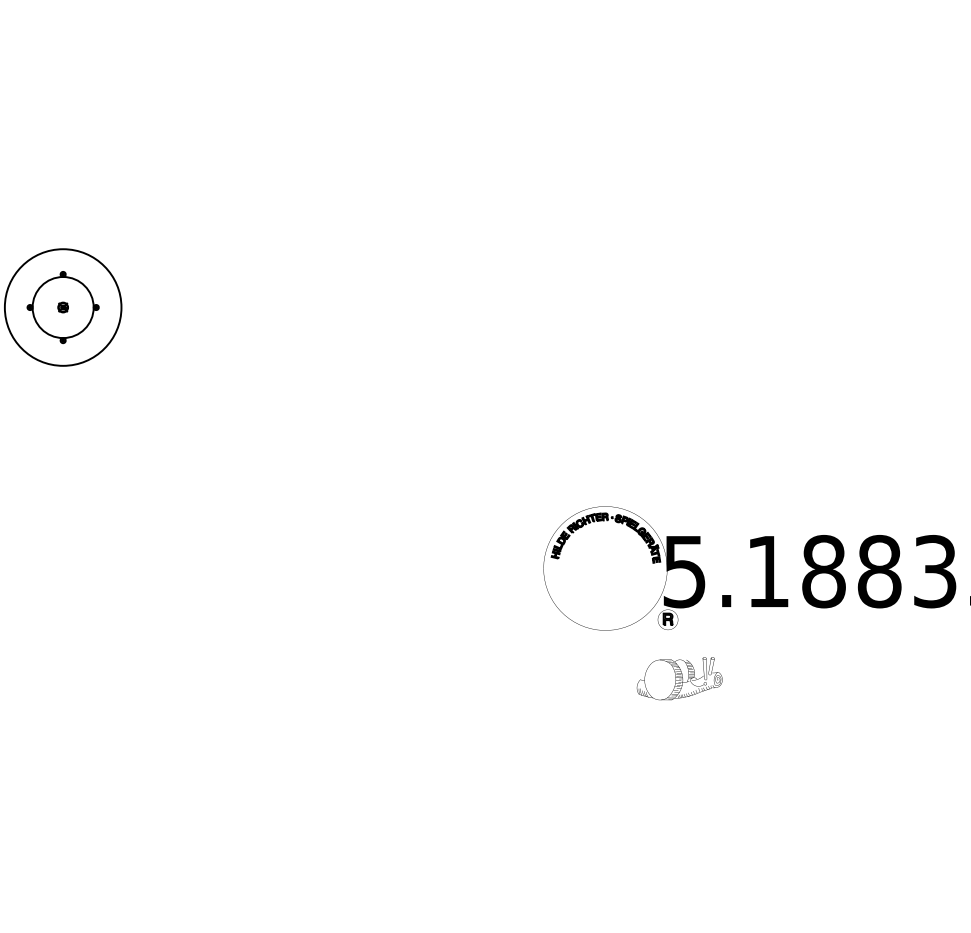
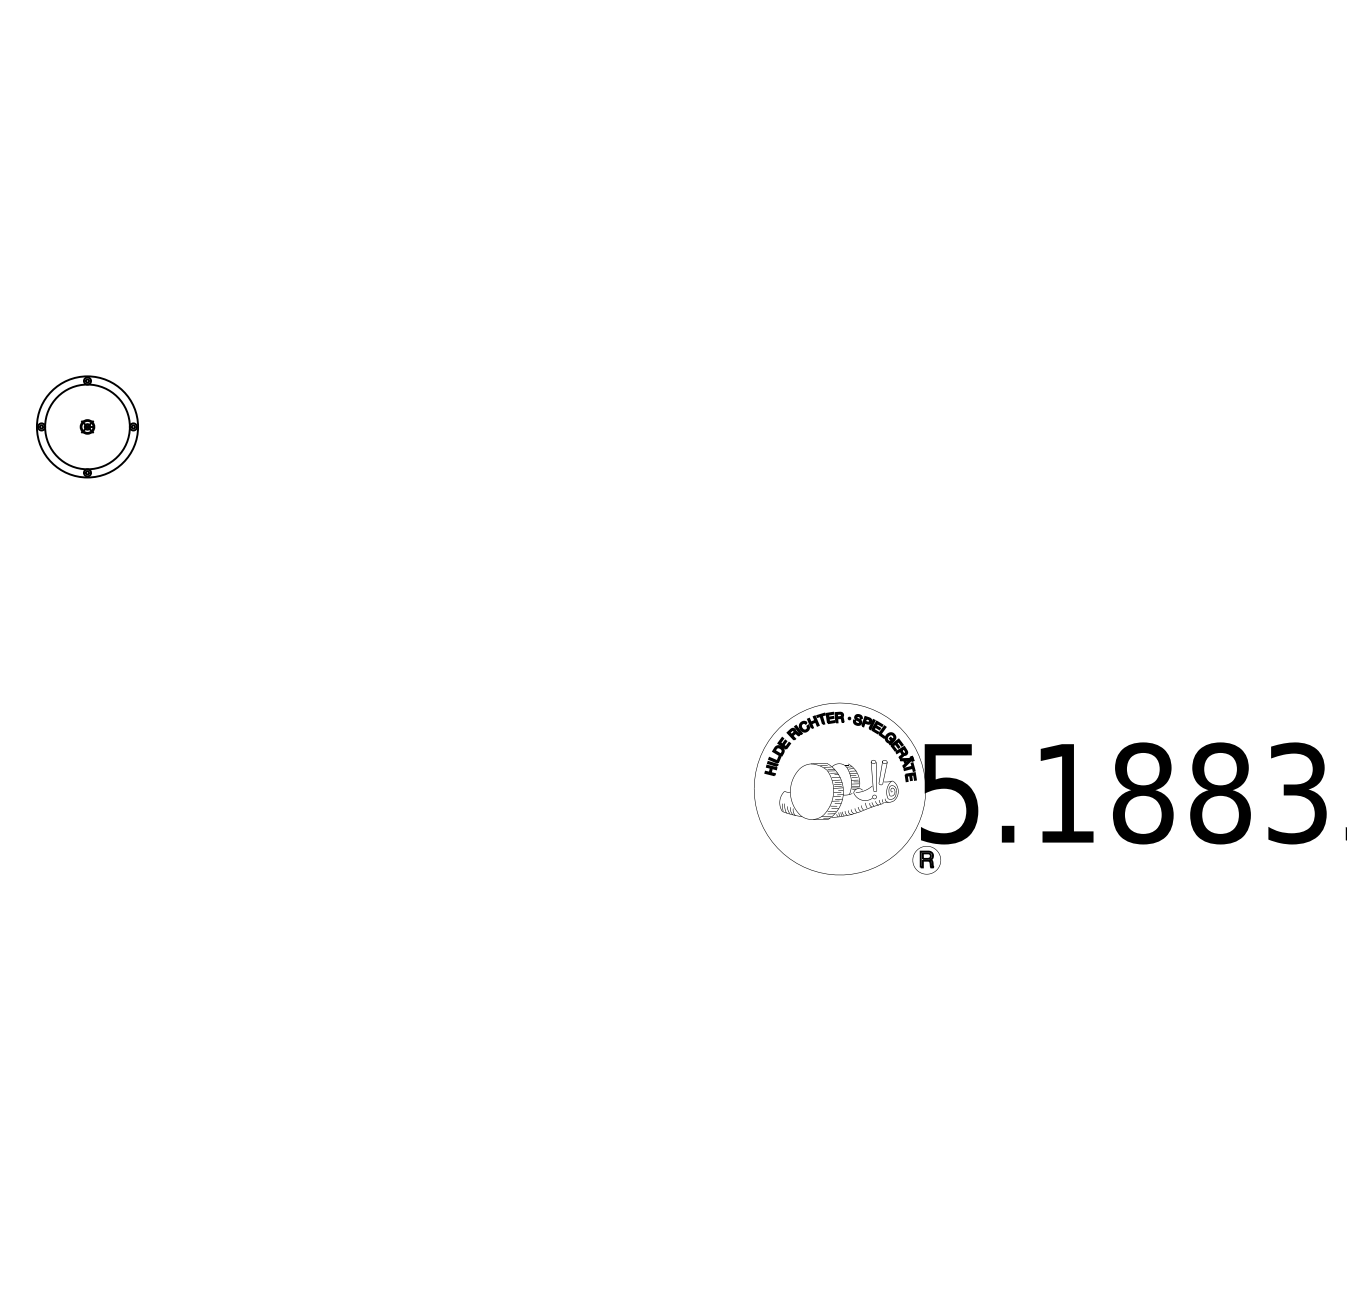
circle: (63, 307) -> (87, 426), size x0.62
part: (679, 678) -> (838, 789), moved

